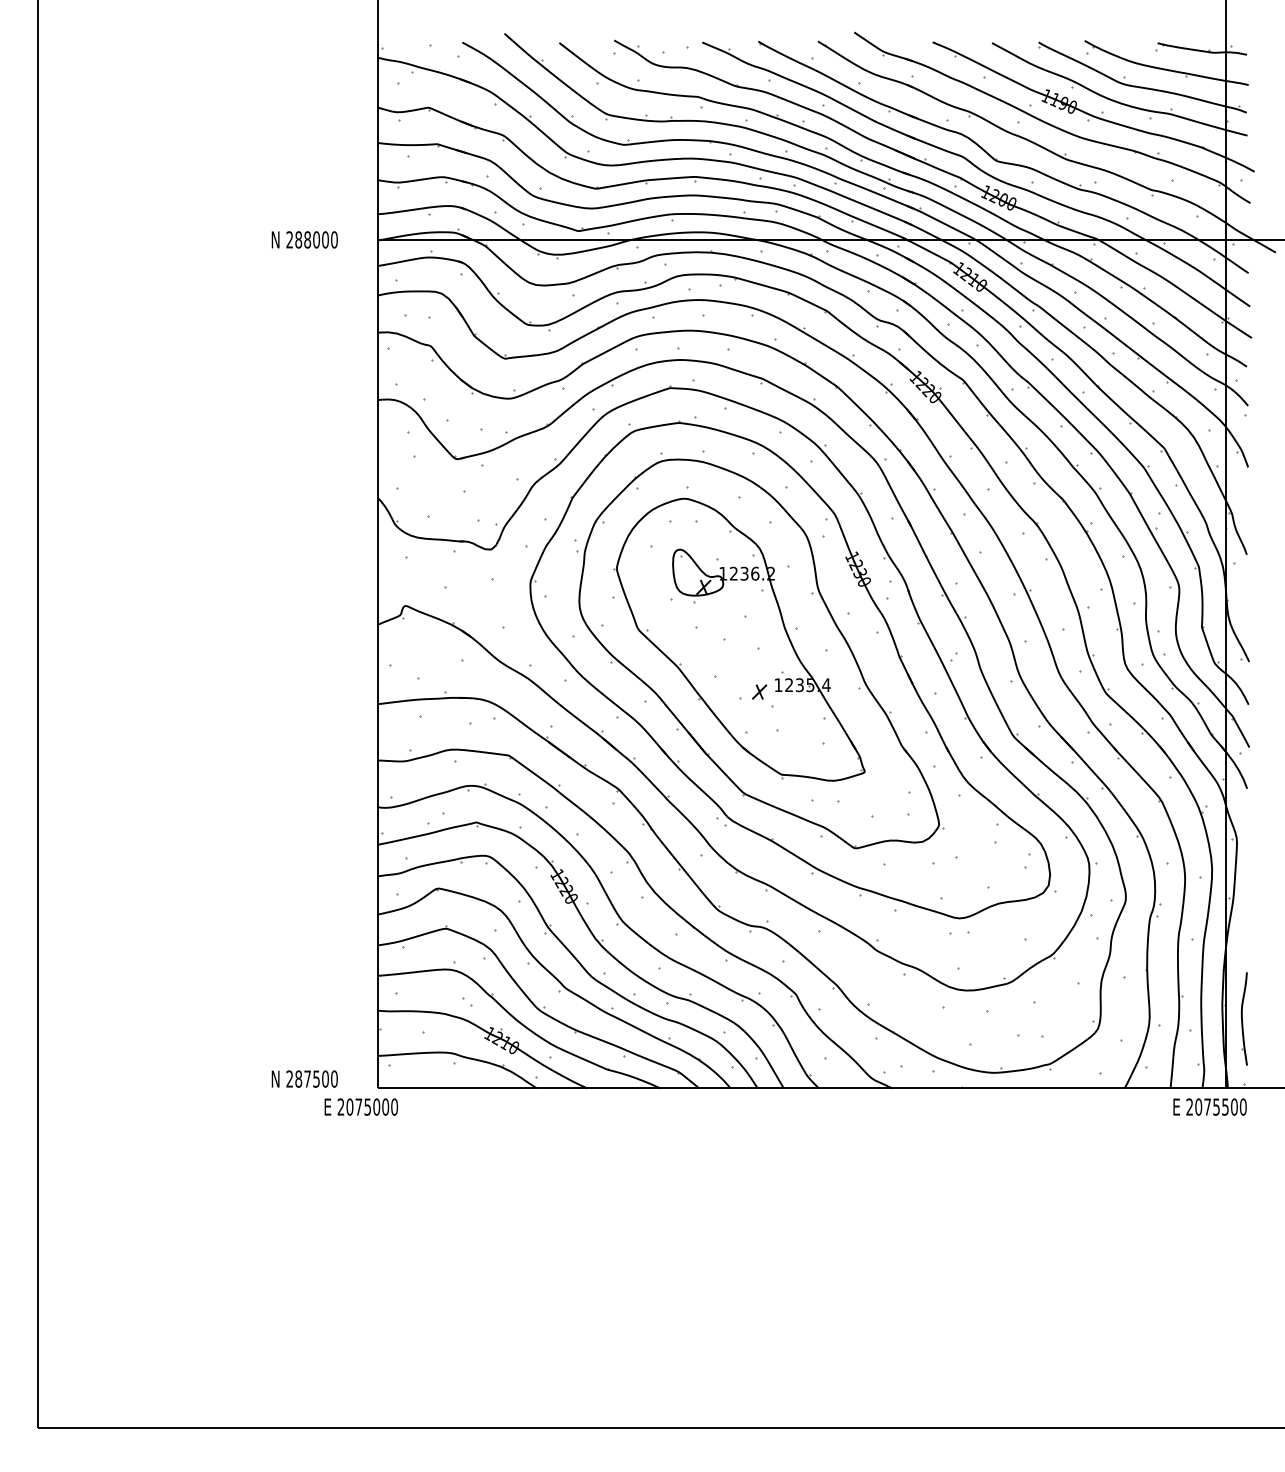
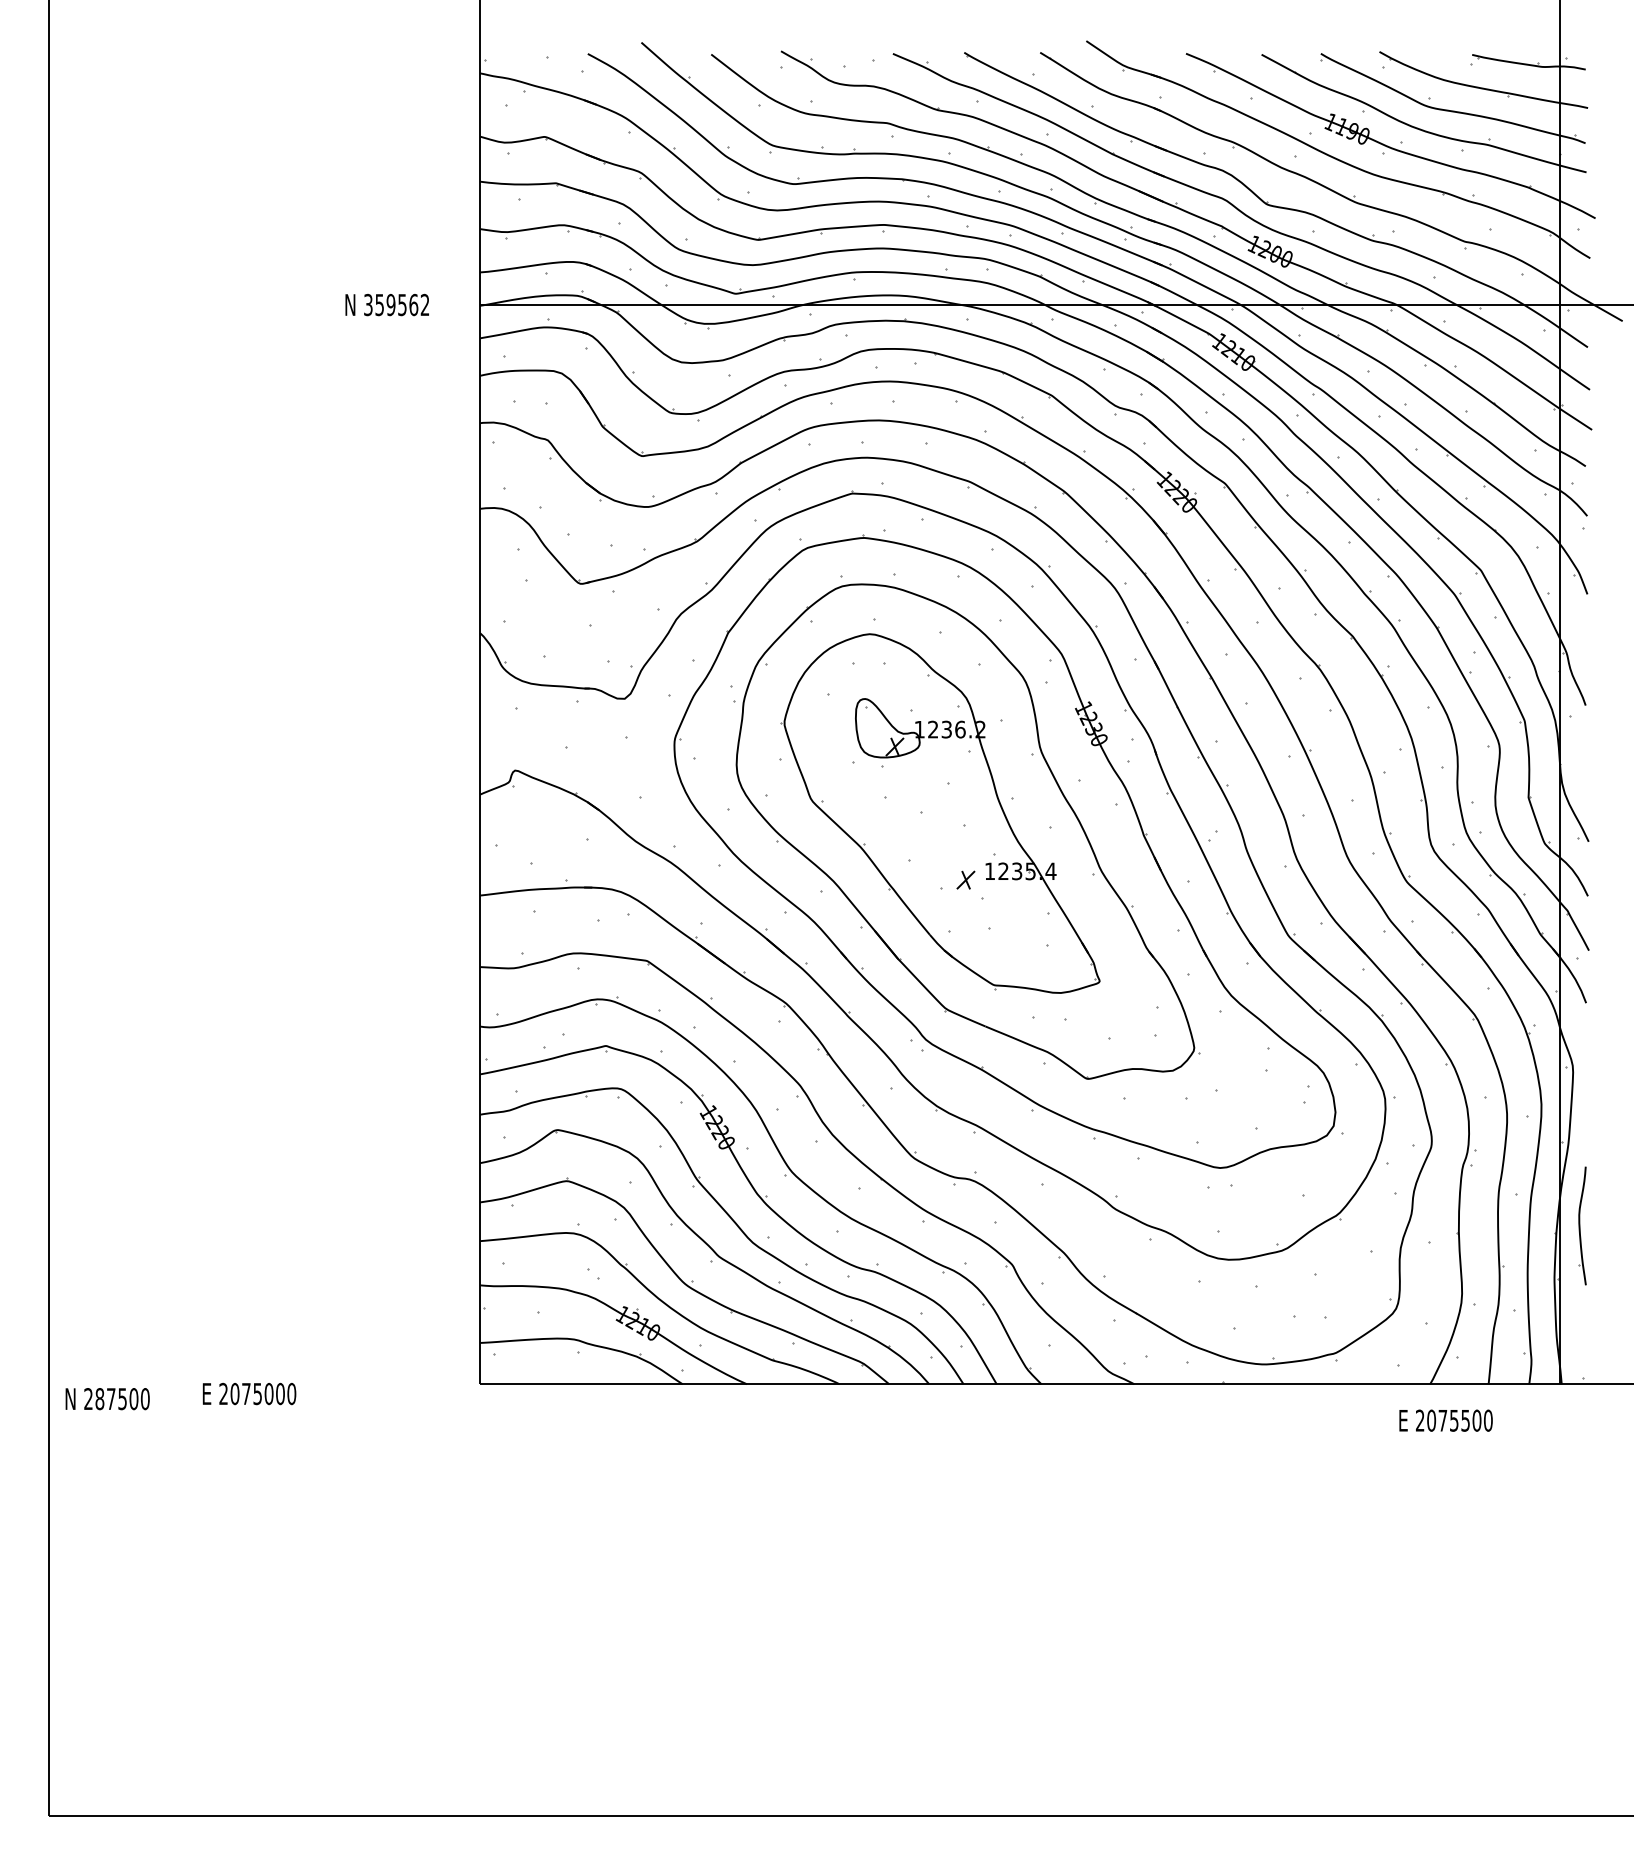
text: (311, 239) -> (396, 304), 288000 -> 359562
part: (1243, 1018) -> (1581, 1225), moved
text: (304, 1078) -> (107, 1398), moved
text: (361, 1106) -> (249, 1393), moved
text: (1209, 1106) -> (1445, 1419), moved

